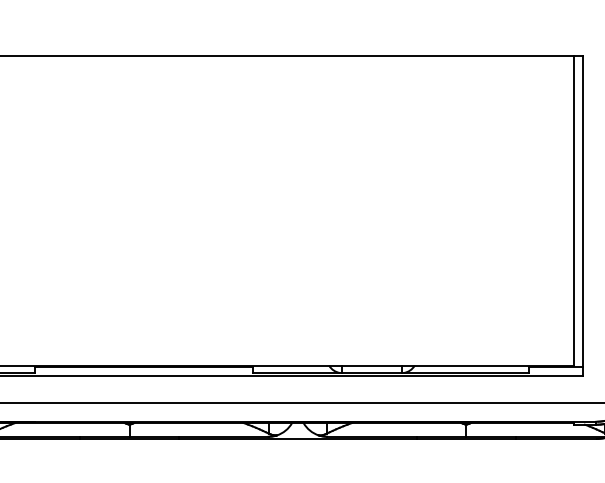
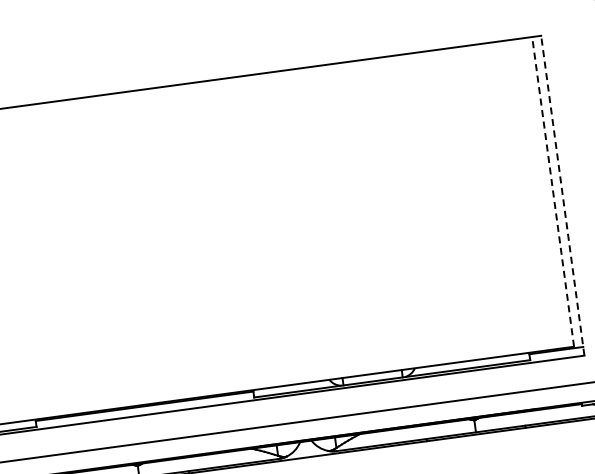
line: (573, 210) -> (552, 191), solid -> dashed
line: (582, 215) -> (562, 195), solid -> dashed

